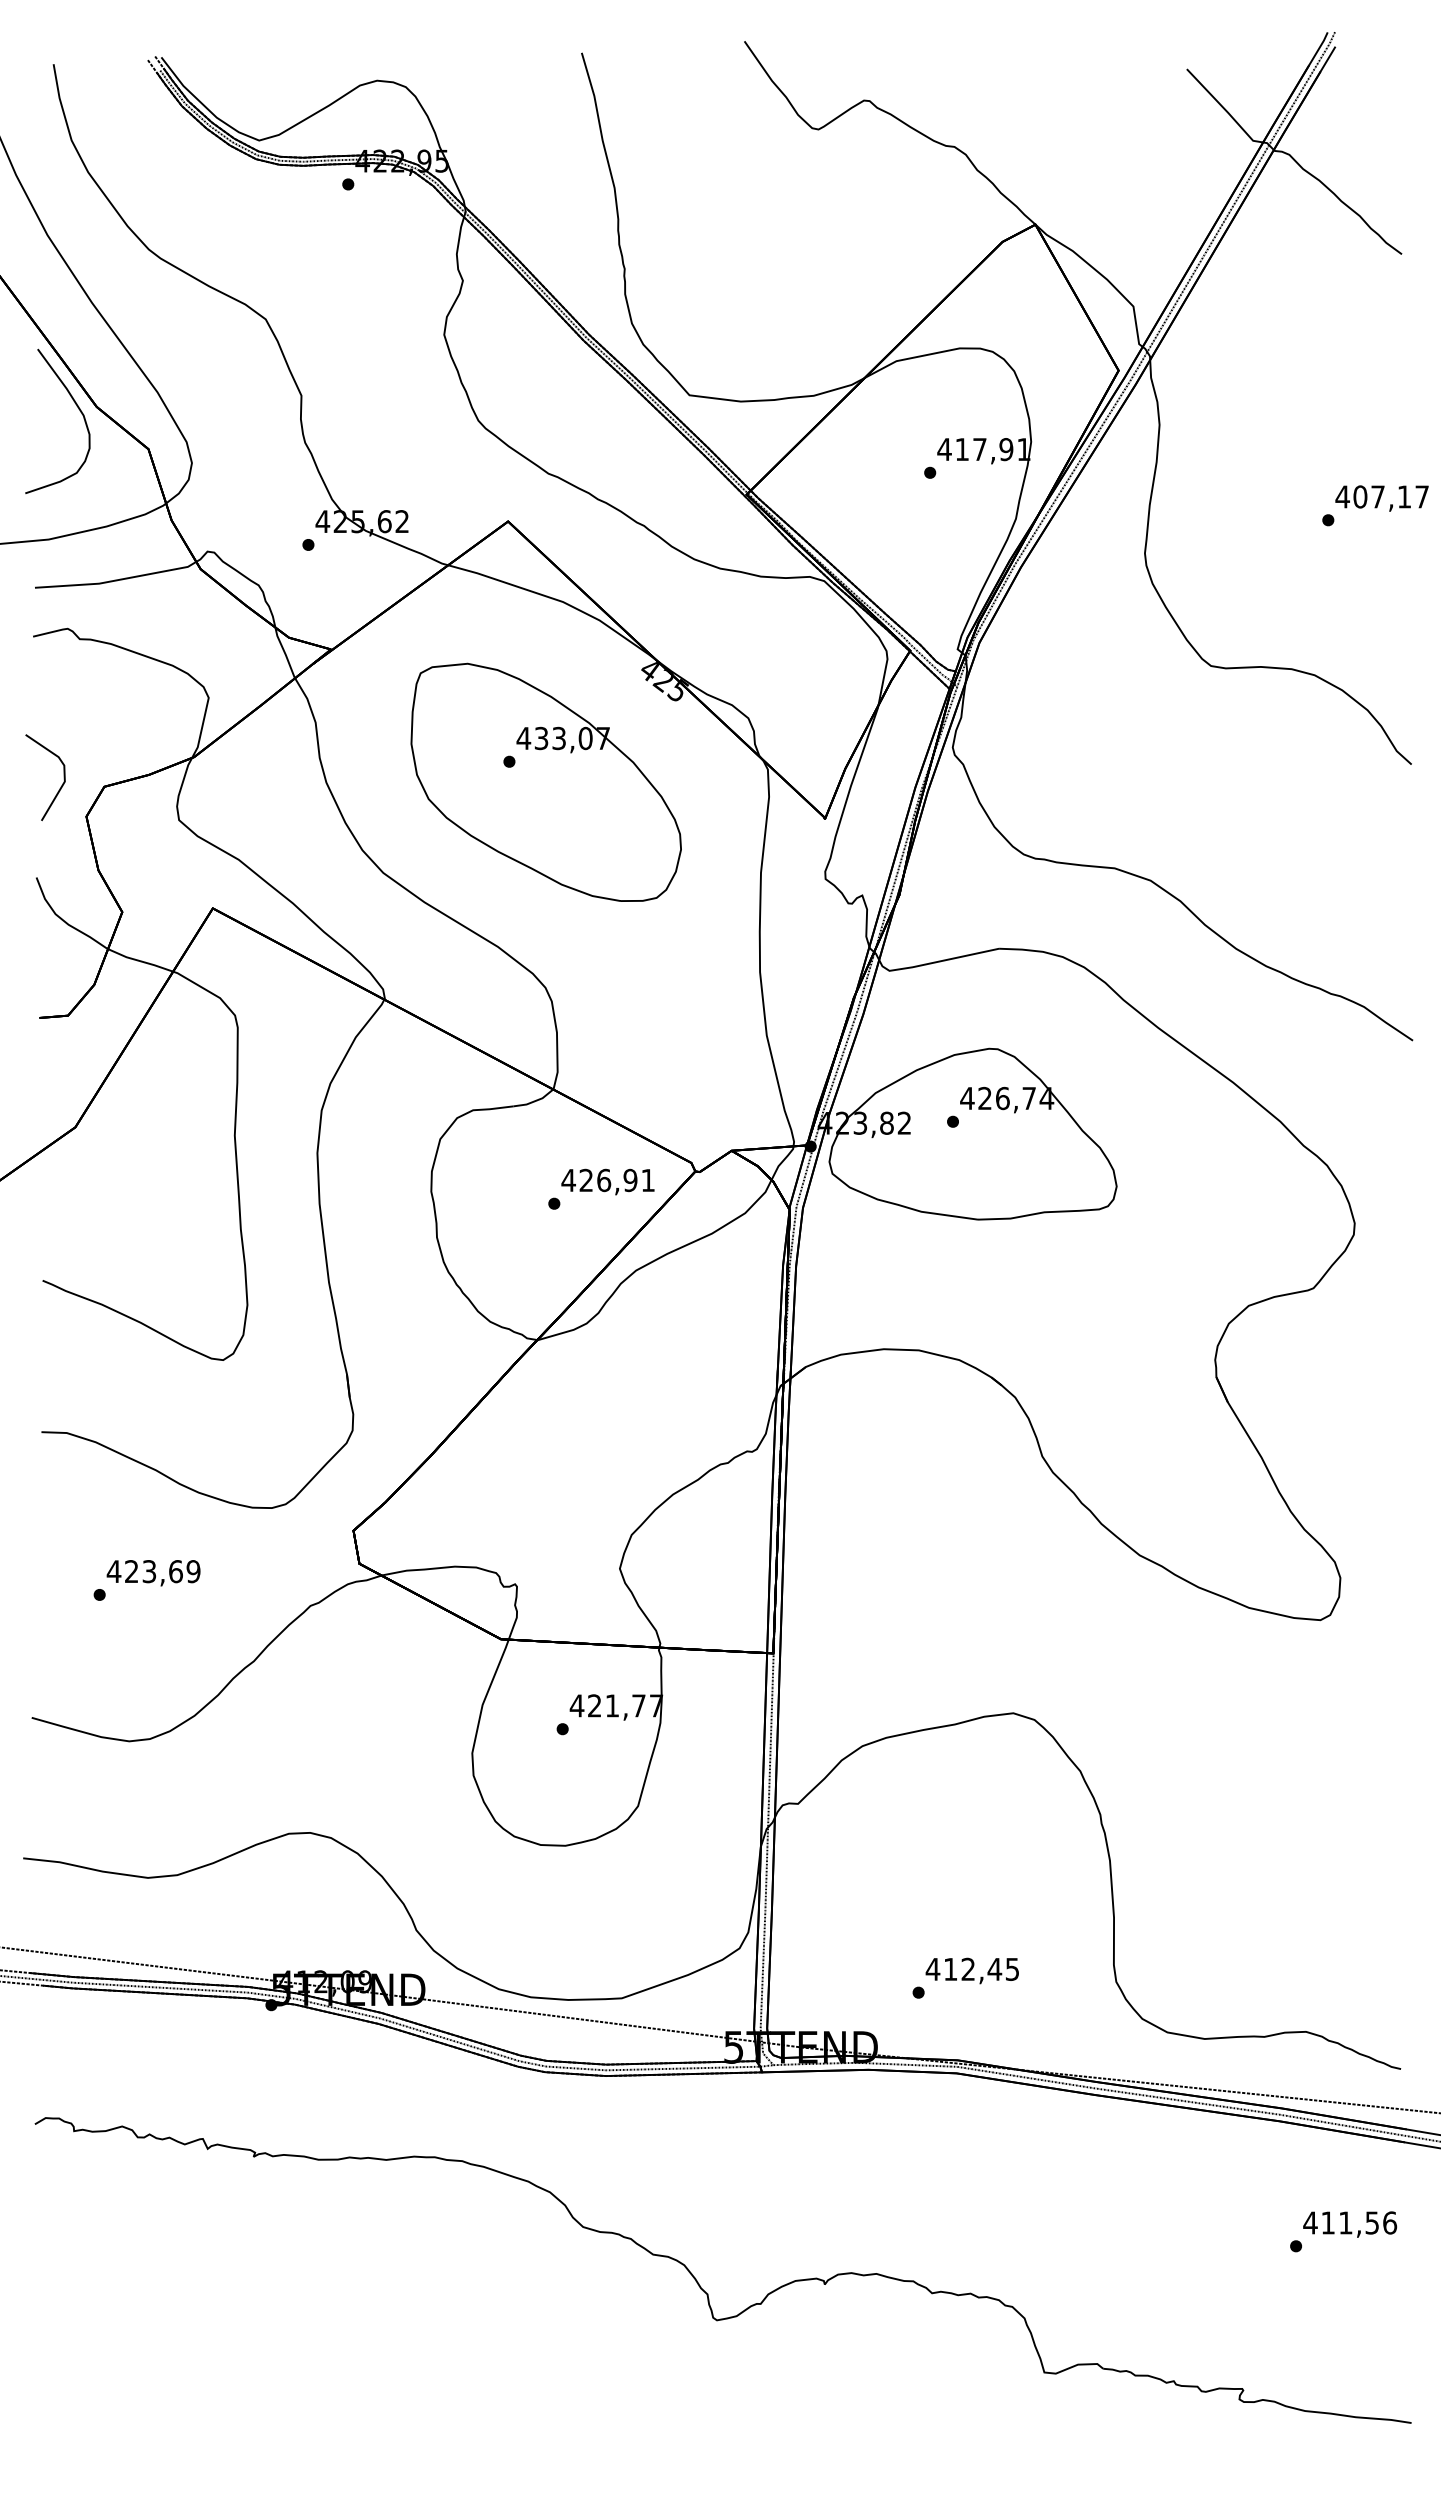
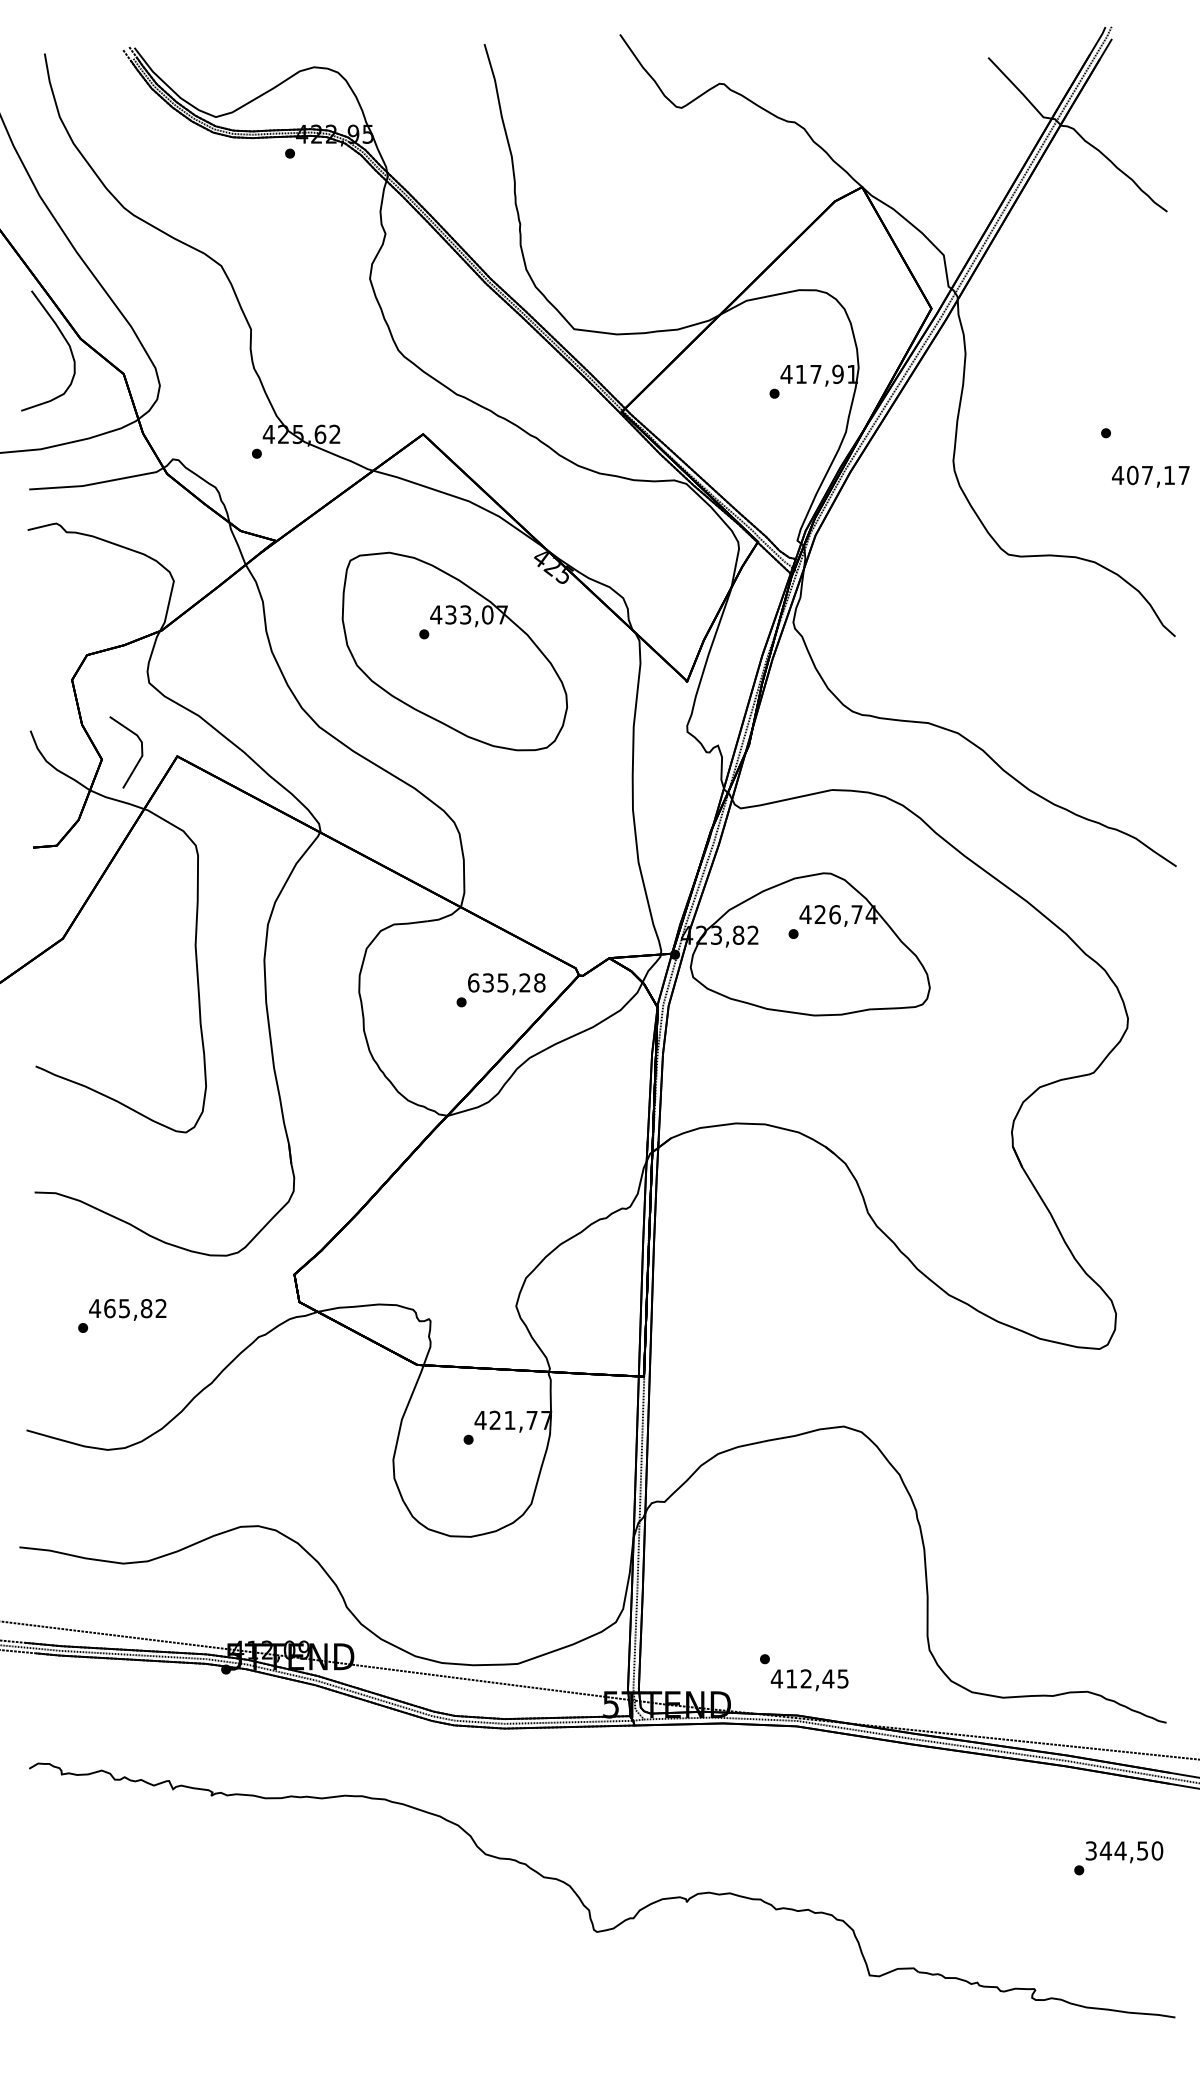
text: (1381, 498) -> (1150, 476), moved
curve: (60, 786) -> (138, 759), moved
text: (608, 1180) -> (506, 982), 426,91 -> 635,28
text: (162, 1571) -> (135, 1308), 423,69 -> 465,82
text: (971, 1970) -> (808, 1679), moved
text: (1350, 2222) -> (1124, 1850), 411,56 -> 344,50

